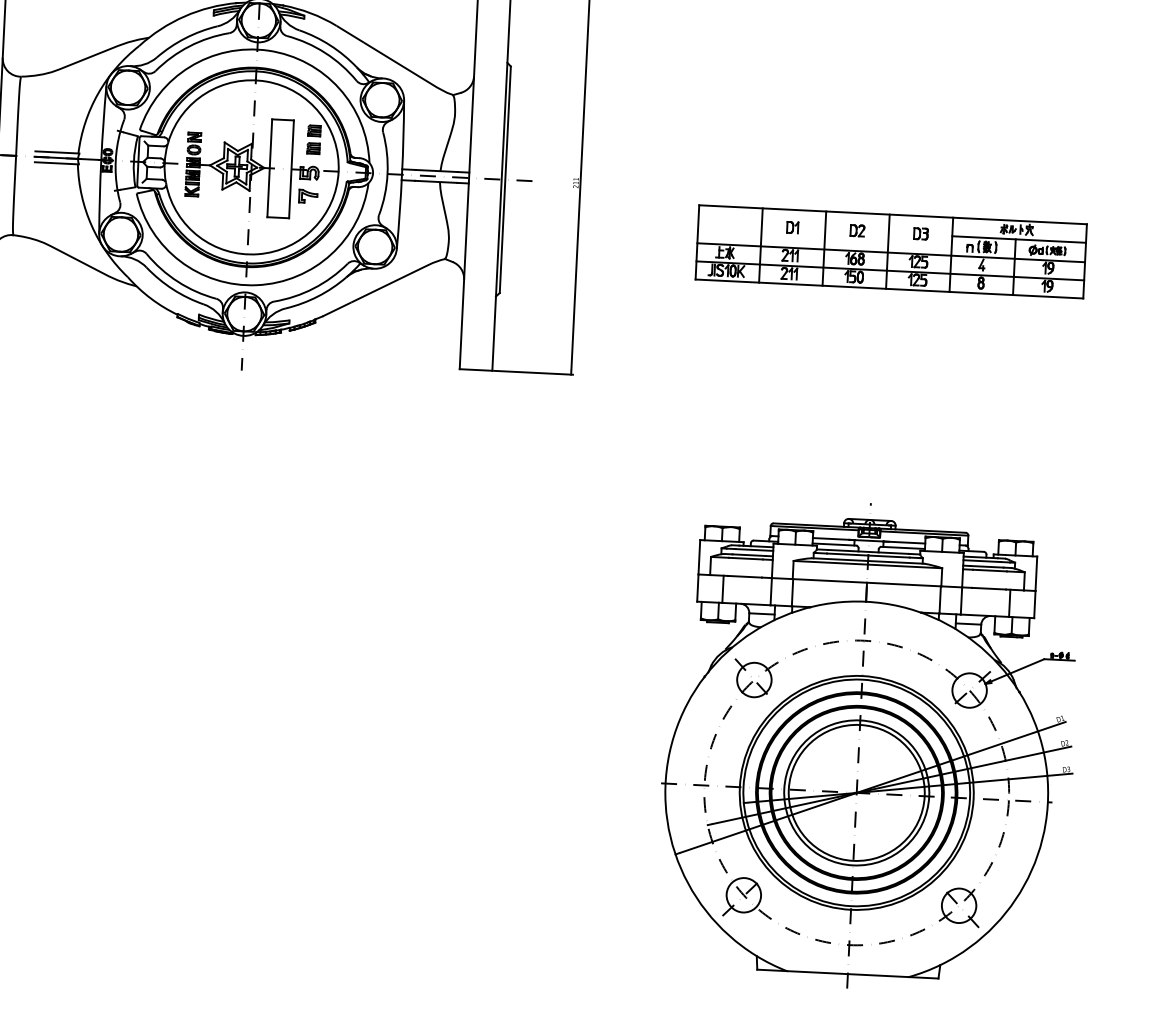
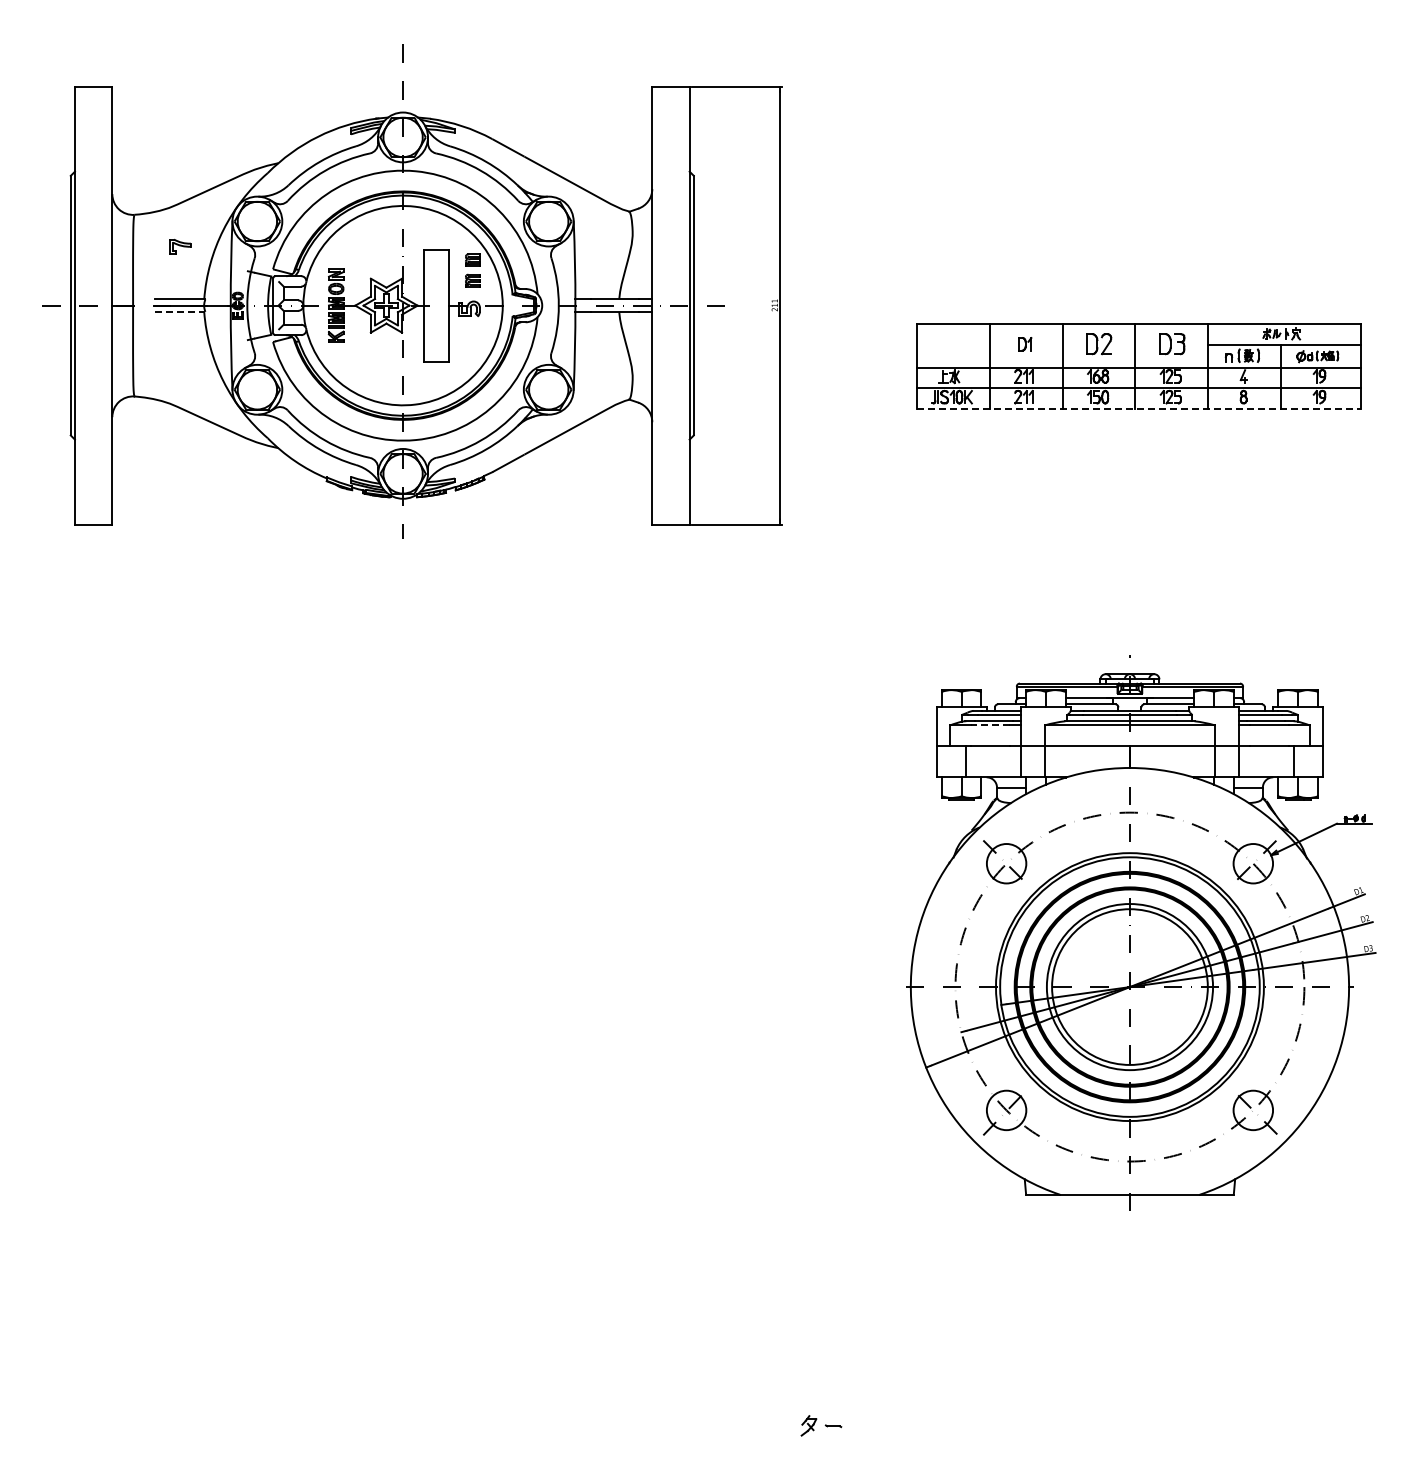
line: (57, 162) -> (180, 311), solid -> dashed
part: (308, 196) -> (180, 246), moved
part: (857, 230) -> (1099, 344), size x1.6
part: (920, 234) -> (1171, 344), size x1.6
line: (889, 289) -> (1139, 409), solid -> dashed
line: (745, 558) -> (989, 725), solid -> dashed

